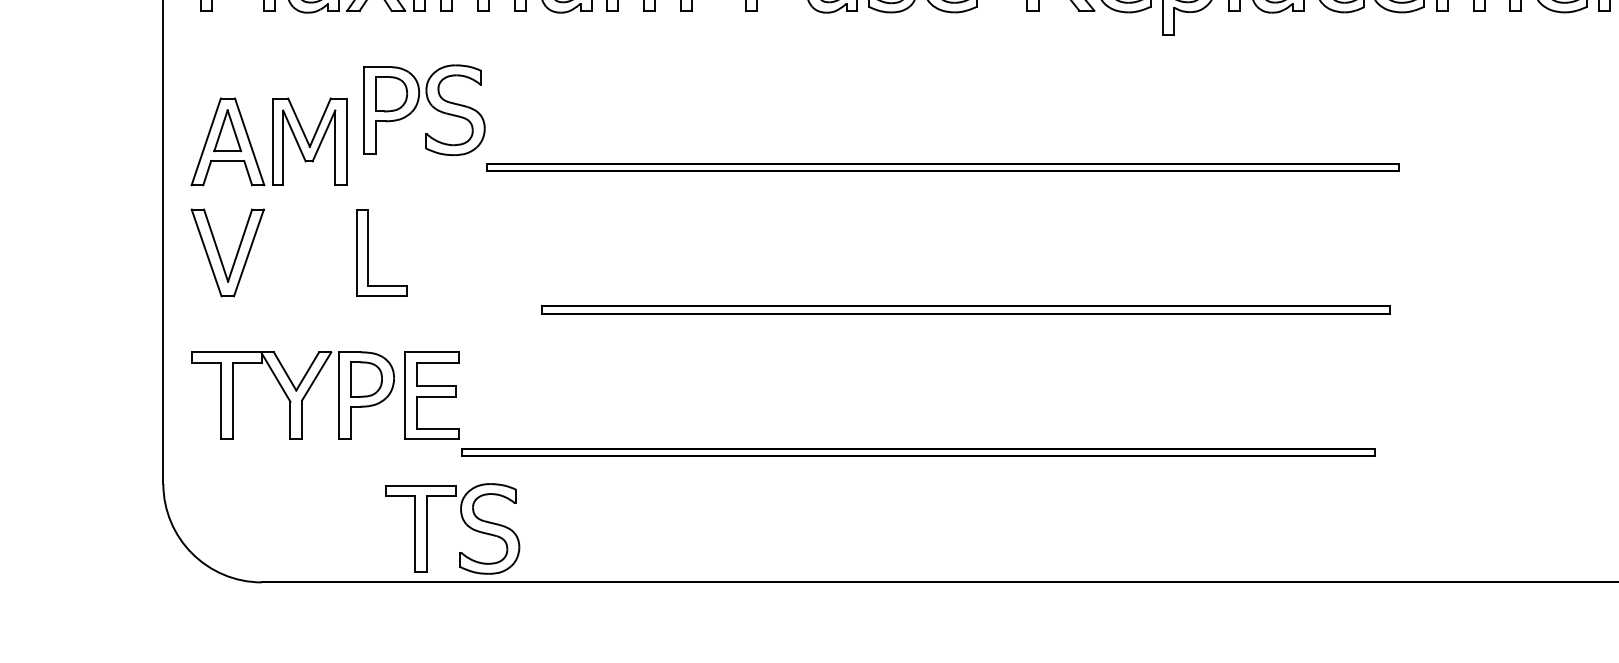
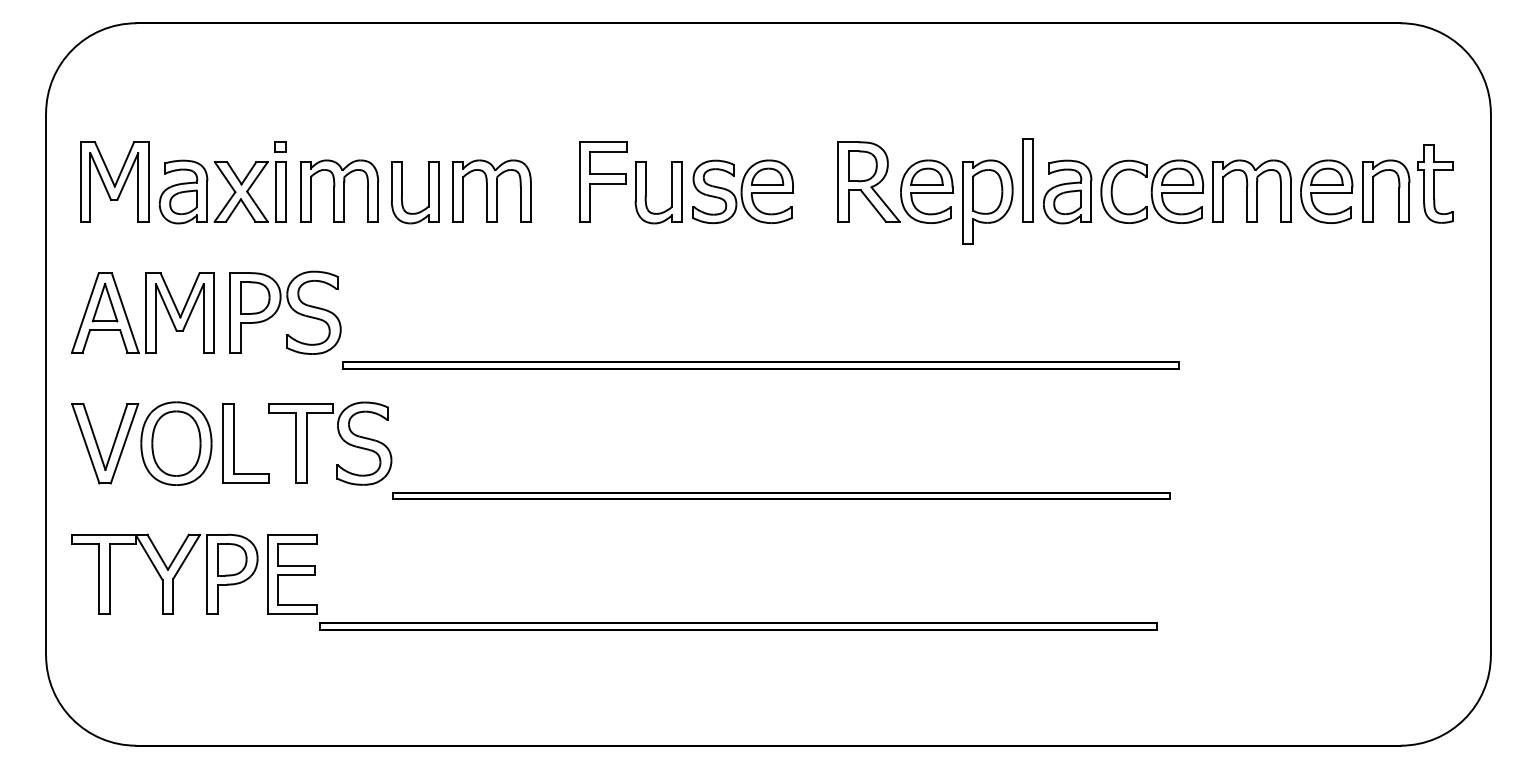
part: (268, 141) -> (142, 312), moved
part: (305, 252) -> (176, 443), added
part: (462, 521) -> (339, 436), moved

